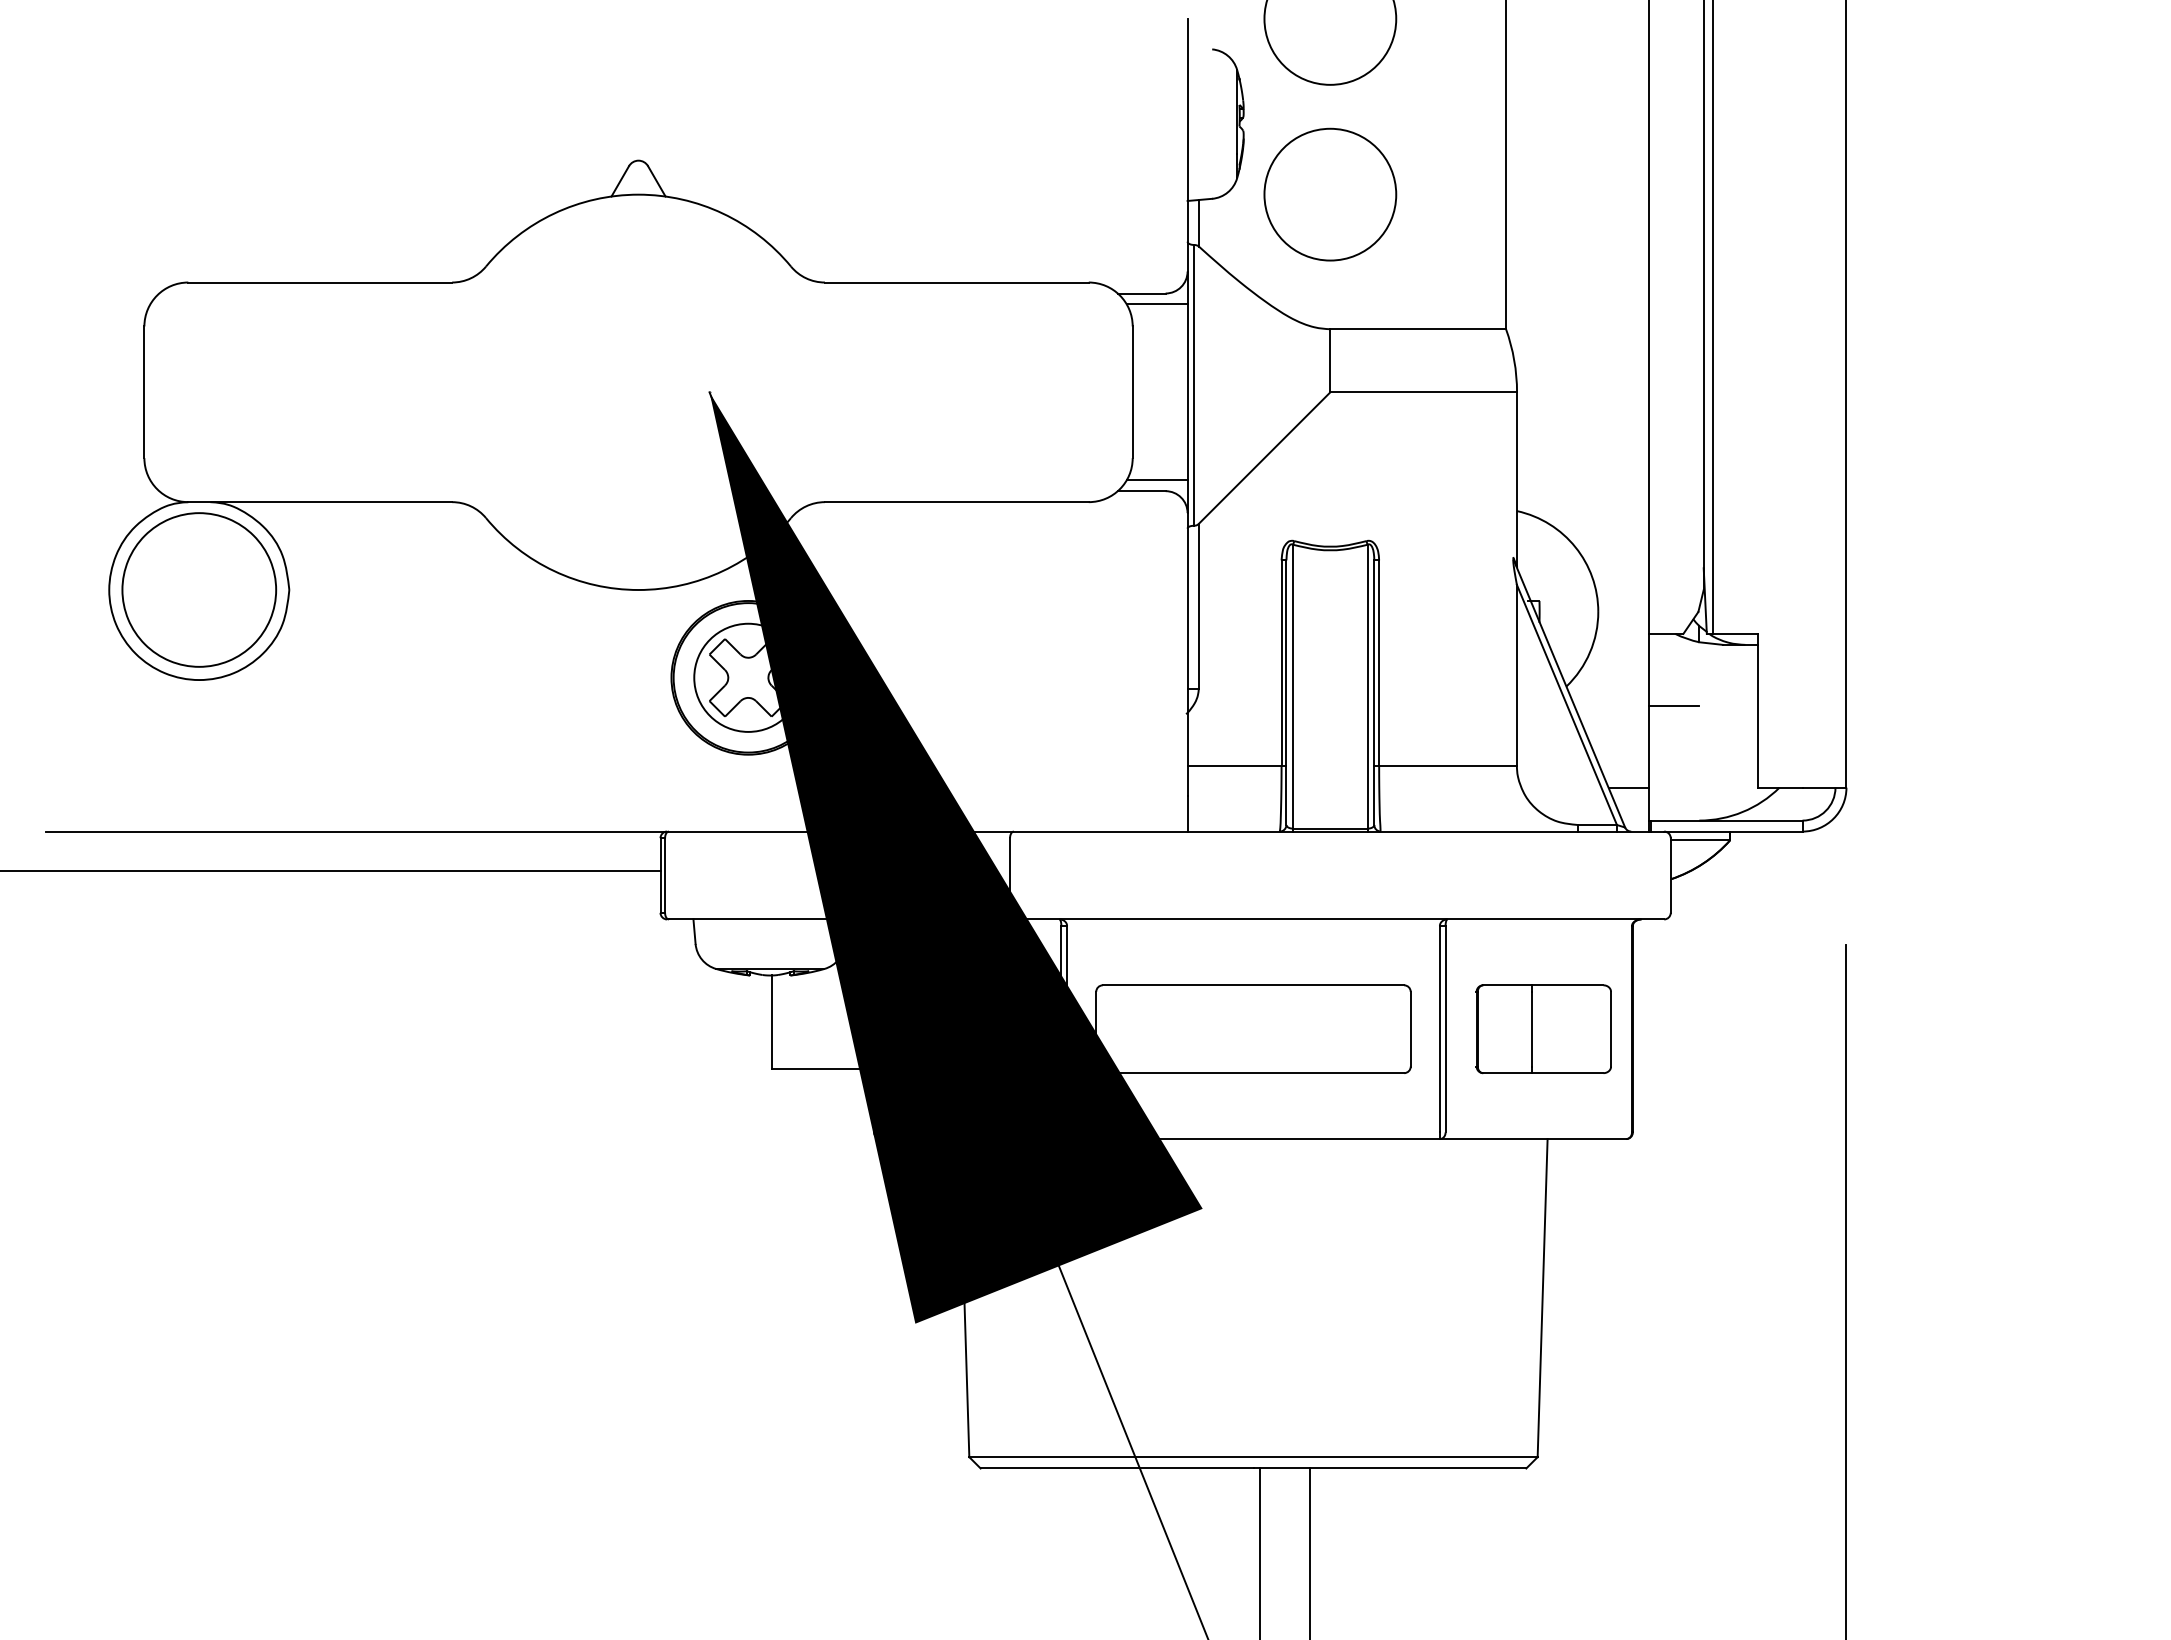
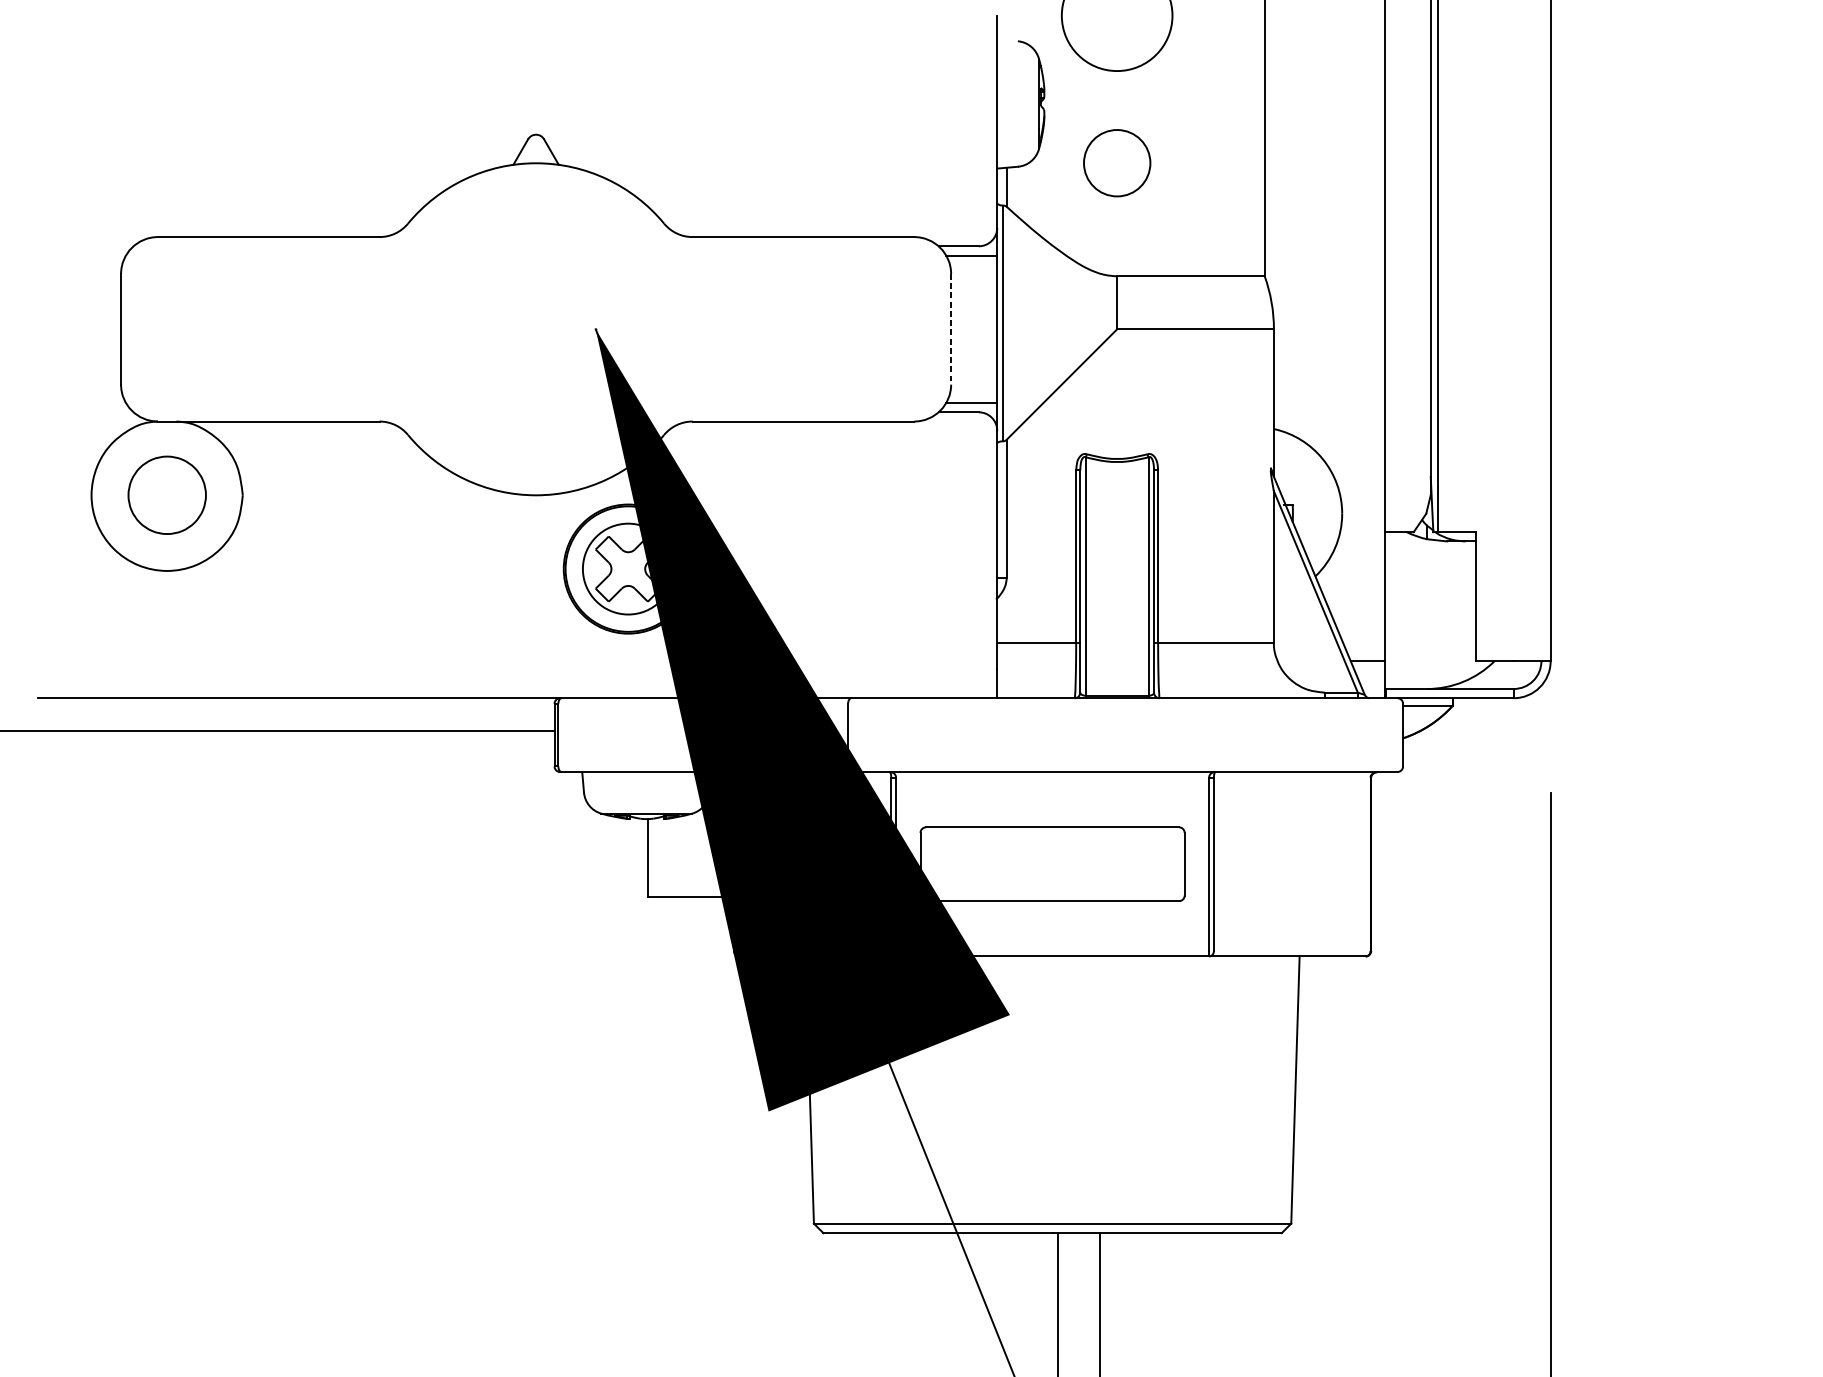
circle: (1330, 194) -> (1117, 163), size x0.6
line: (1132, 392) -> (950, 329), solid -> dashed
part: (199, 589) -> (167, 494), size x0.6
line: (1673, 706) -> (1405, 593), removed
part: (1543, 1029) -> (1296, 864), removed

